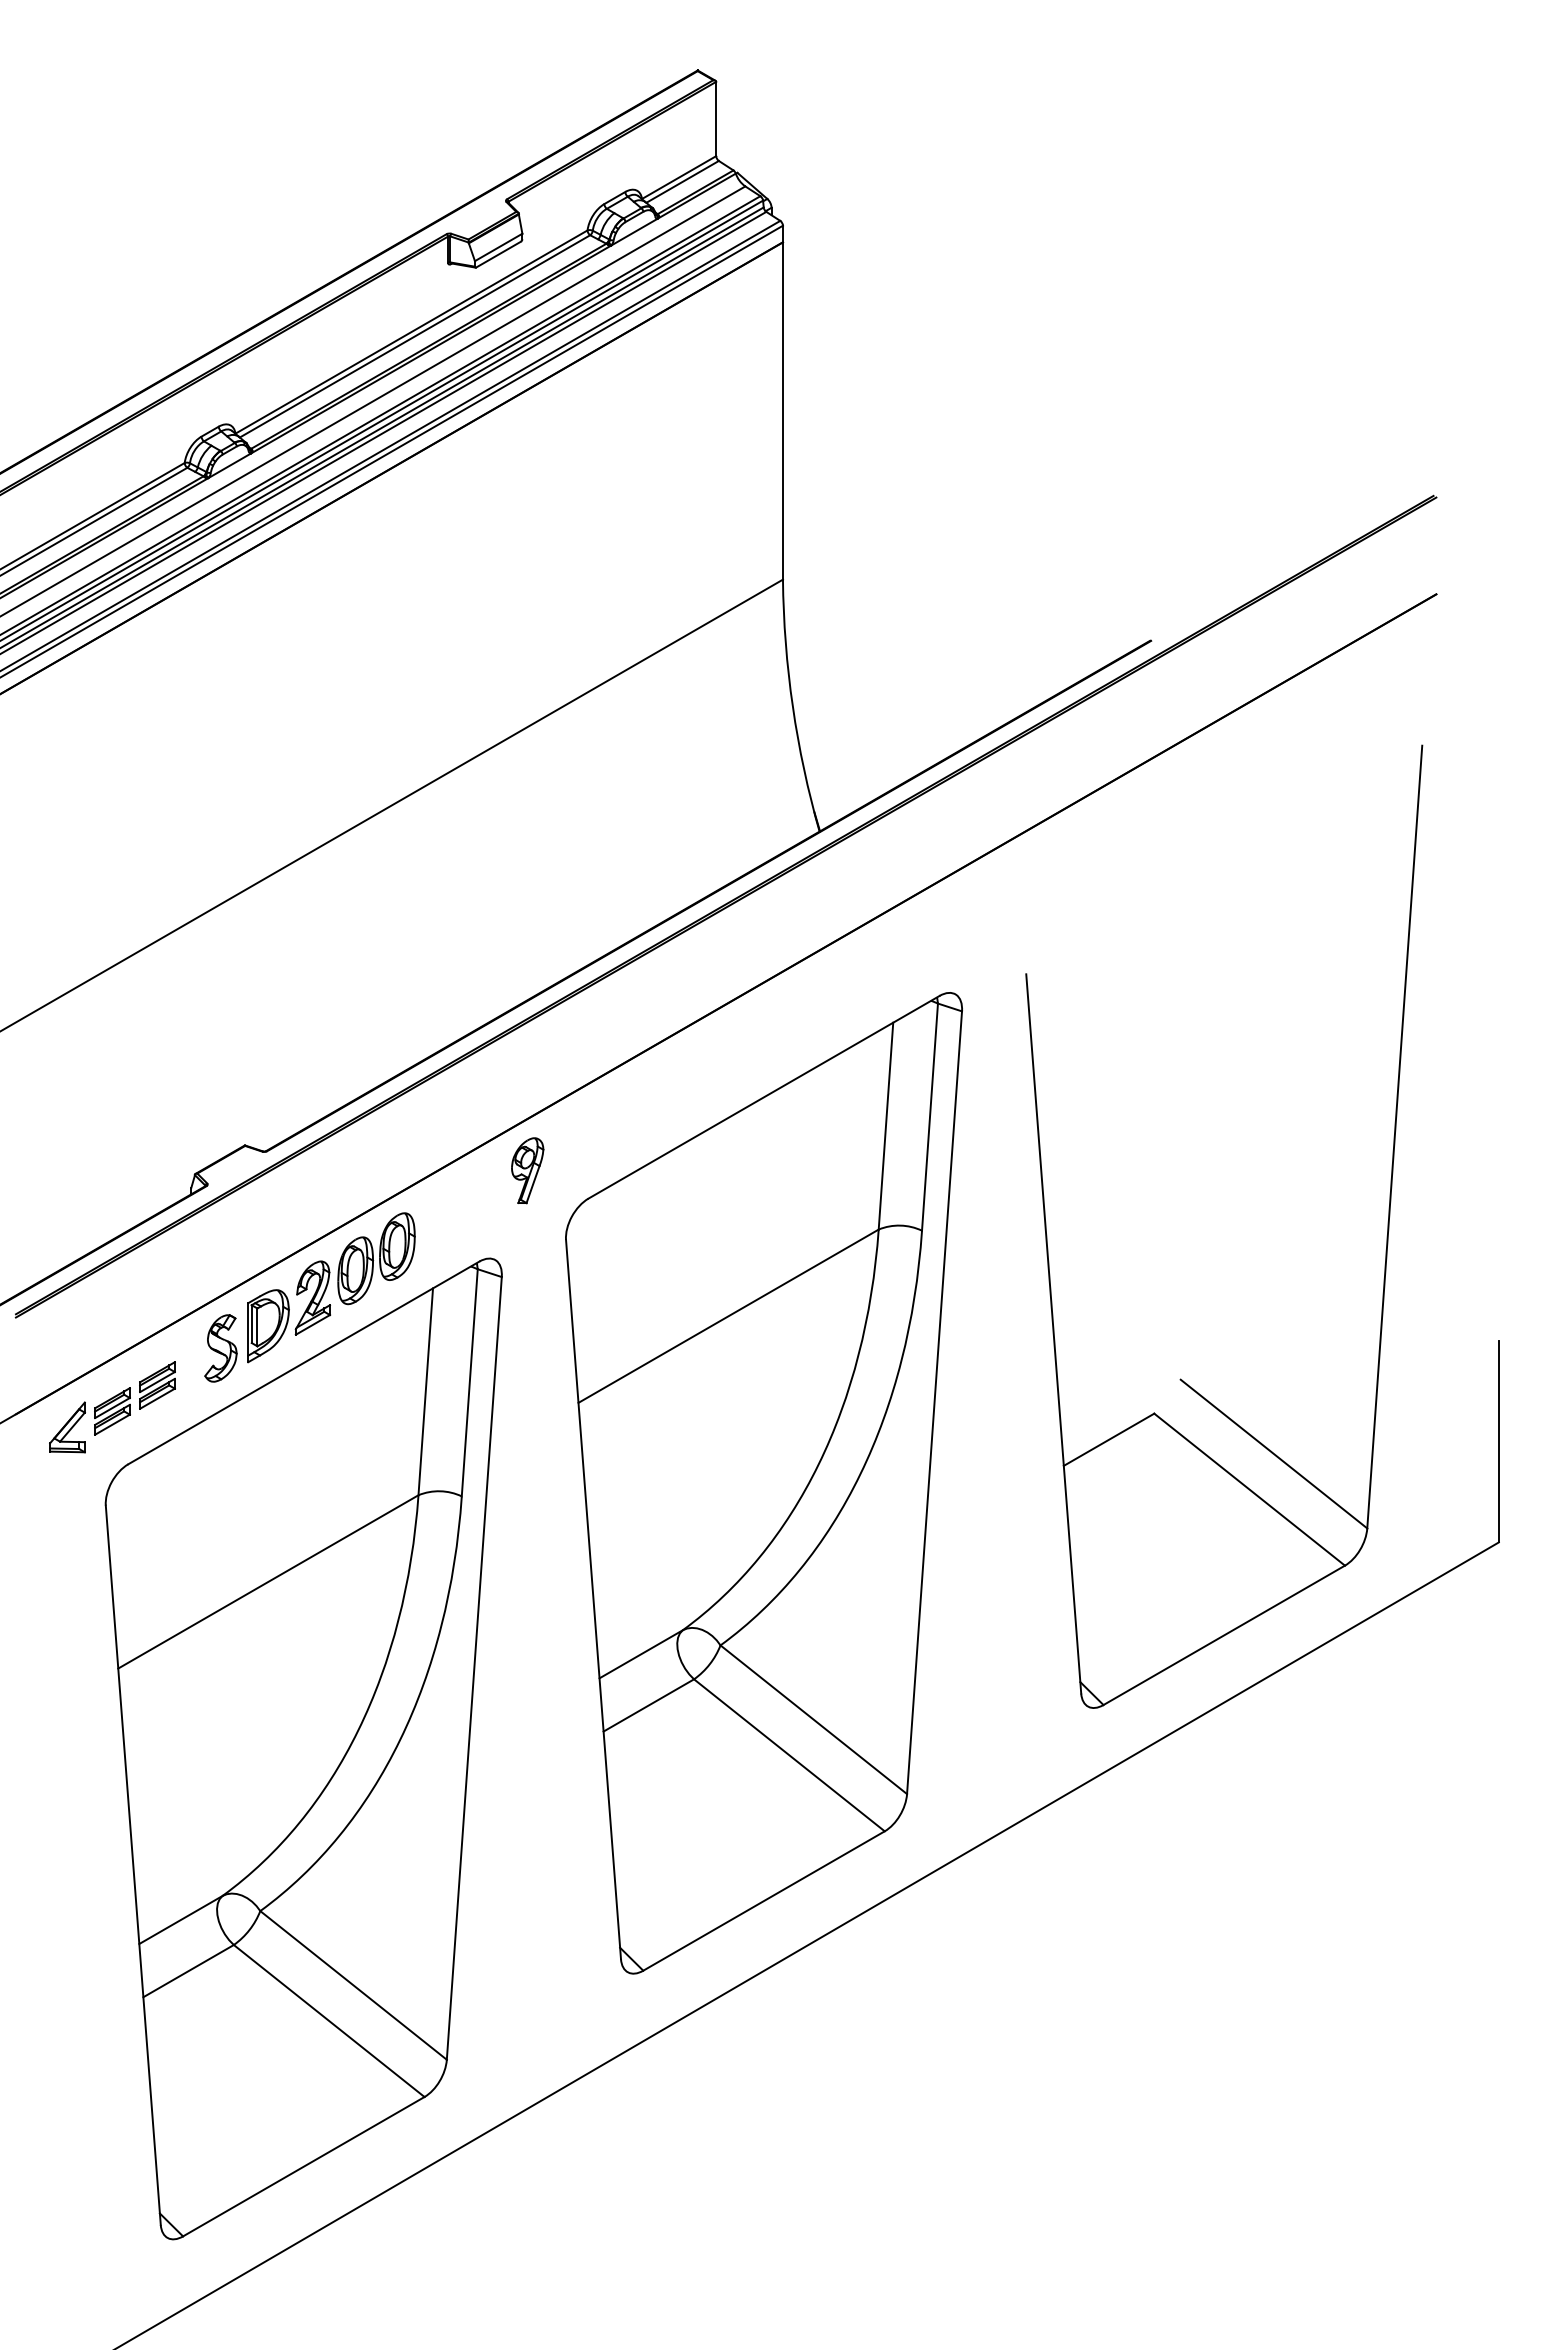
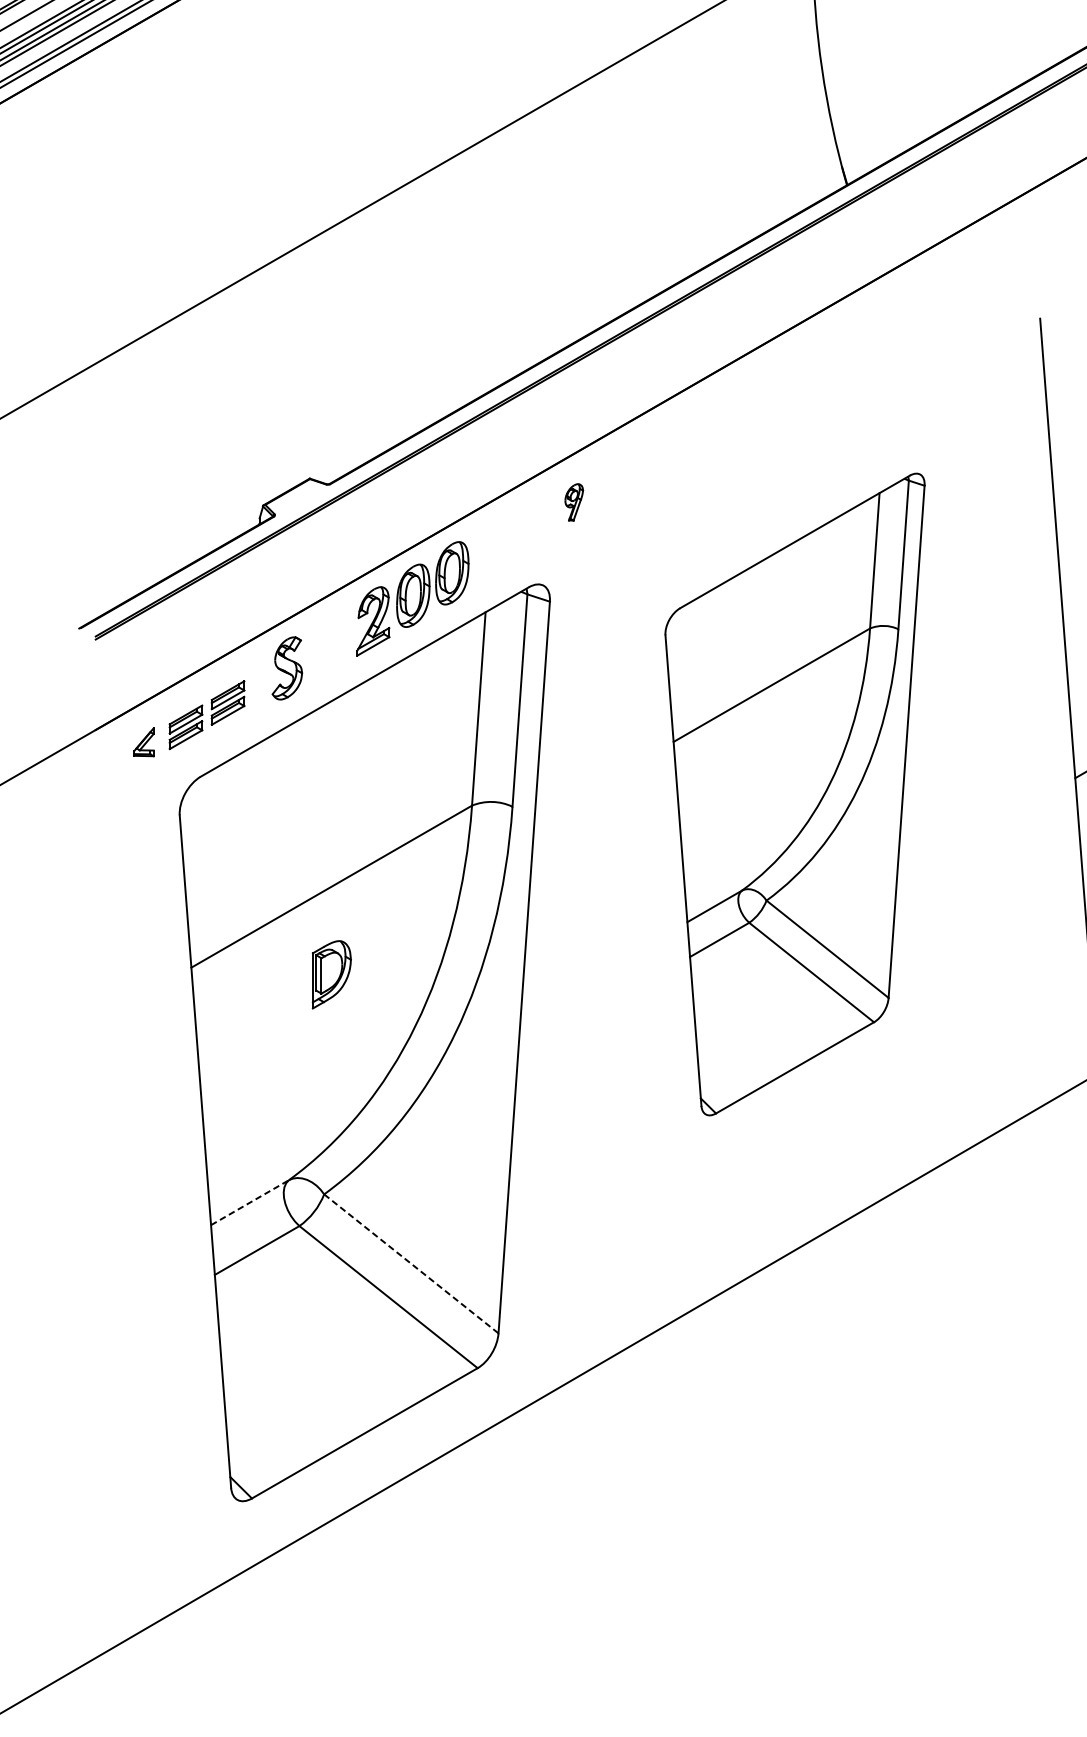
part: (527, 1170) -> (573, 502), size x0.6
part: (268, 1326) -> (331, 975), moved
part: (67, 1427) -> (143, 742), size x0.6
part: (763, 1483) -> (794, 794), size x0.7
line: (181, 1919) -> (250, 1202), solid -> dashed
line: (353, 1985) -> (411, 1263), solid -> dashed

